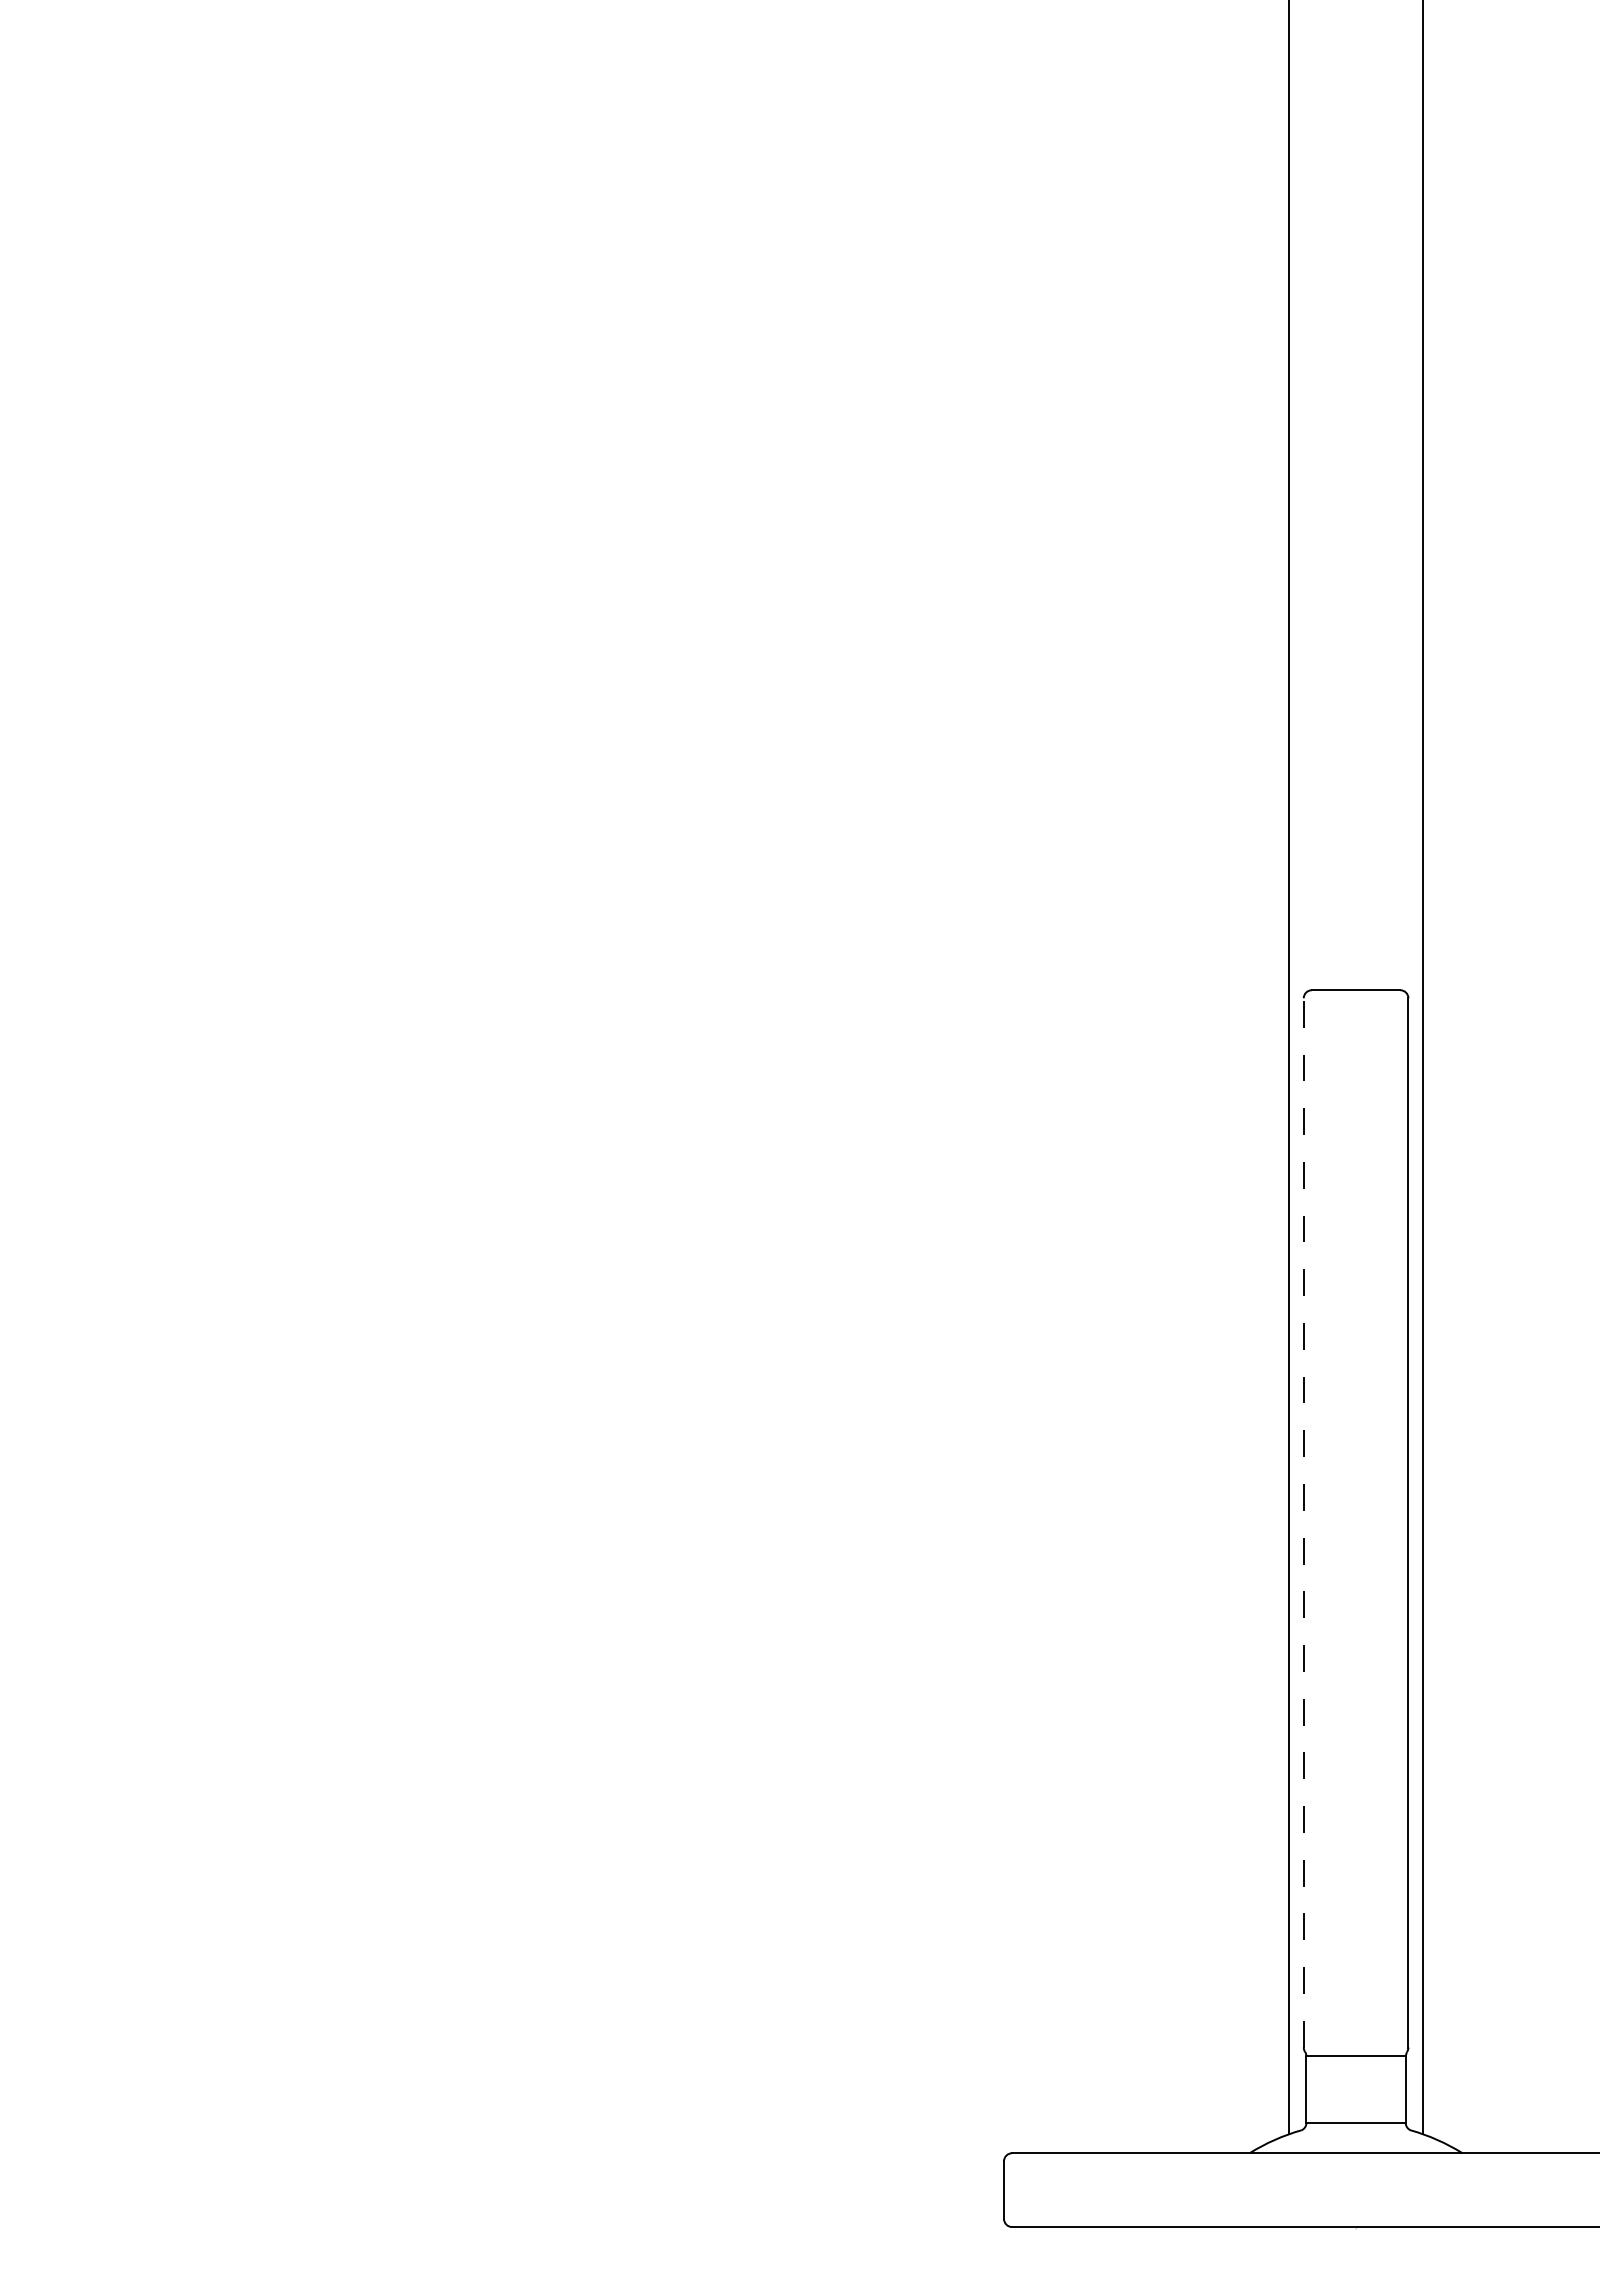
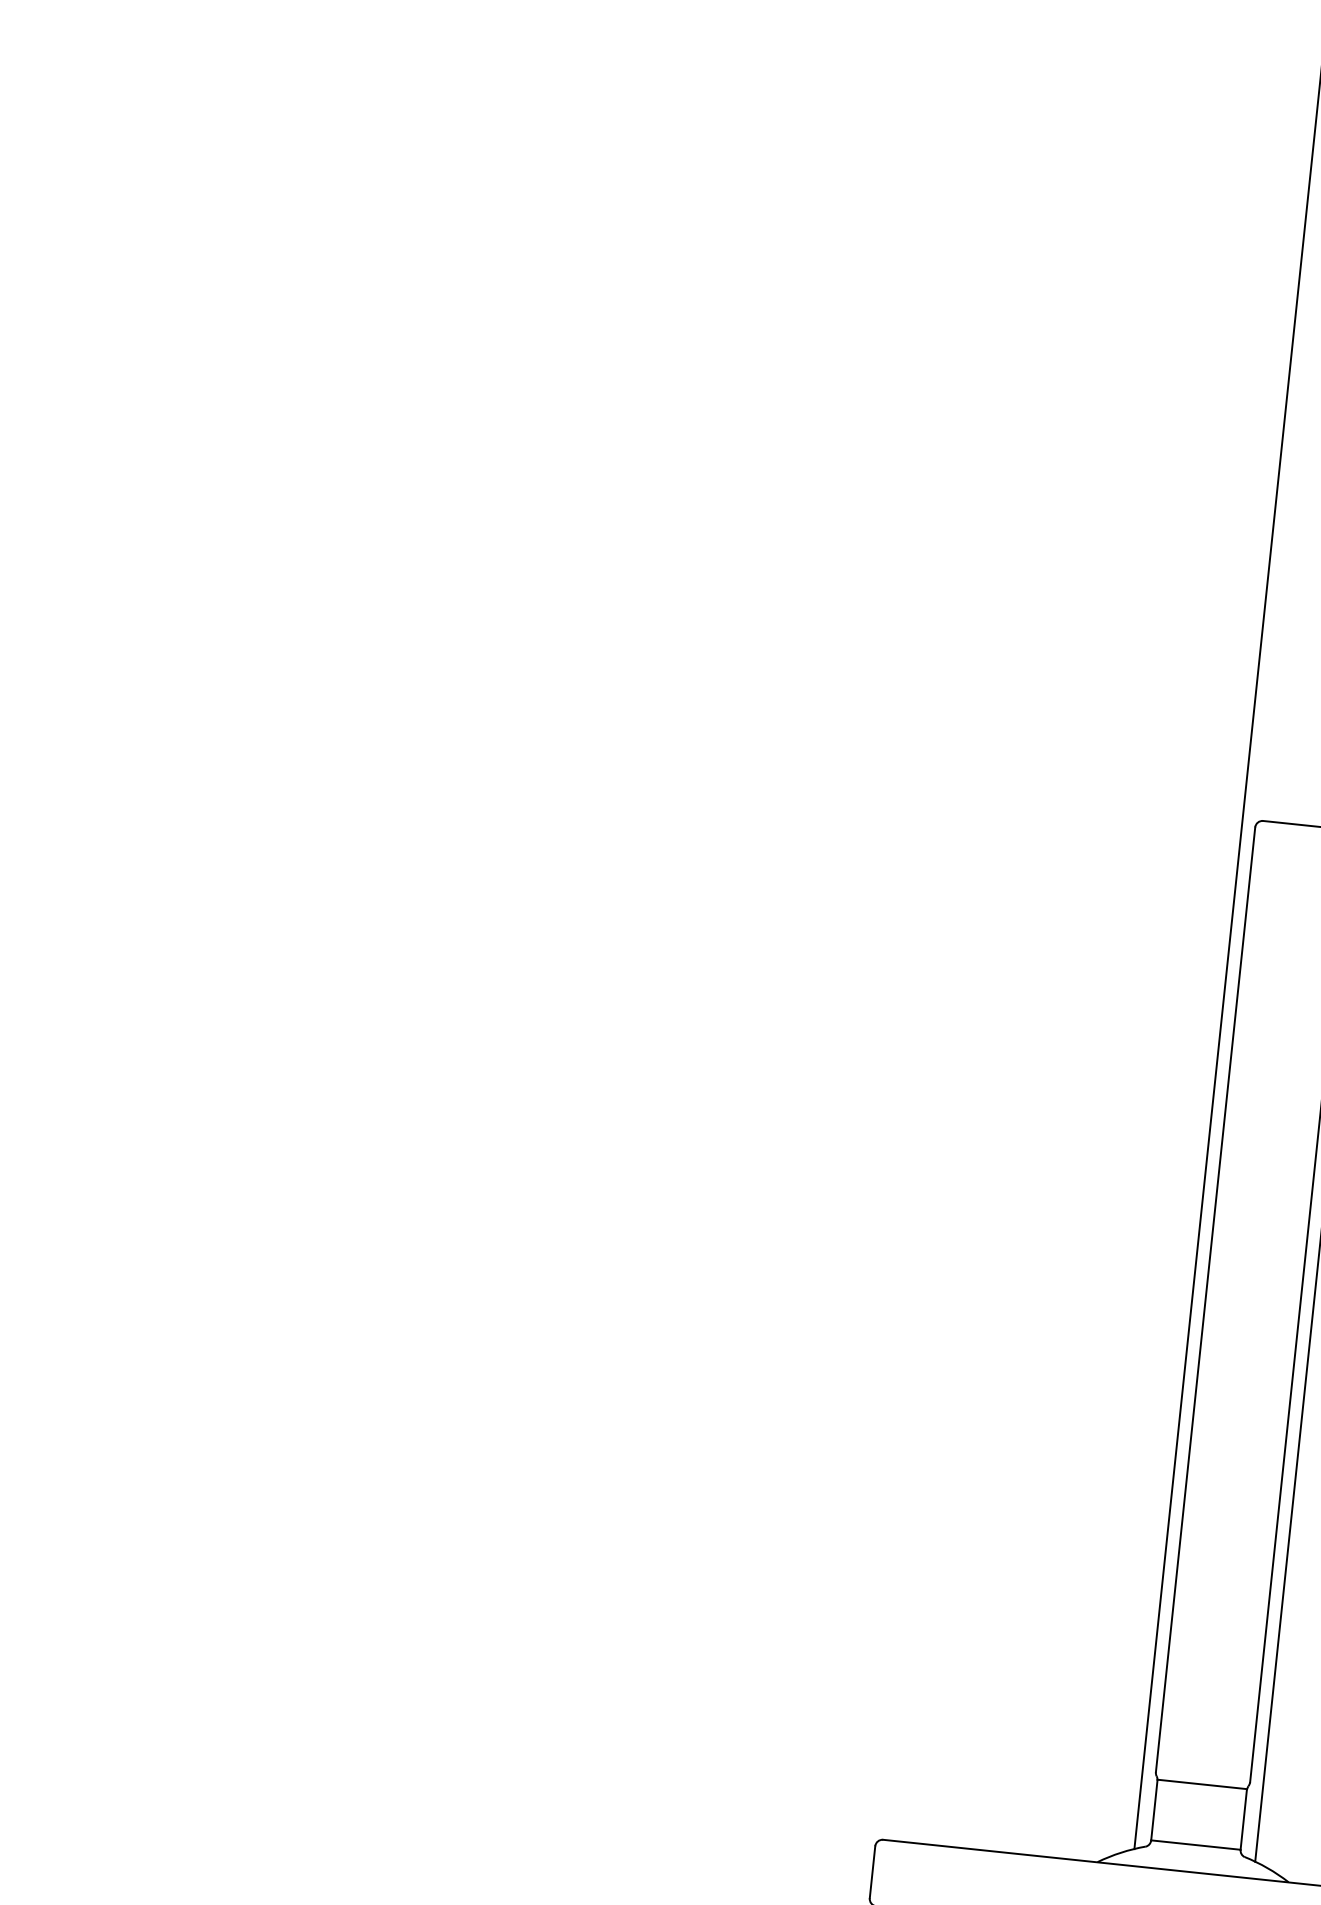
line: (1303, 1522) -> (1205, 1299), dashed -> solid

